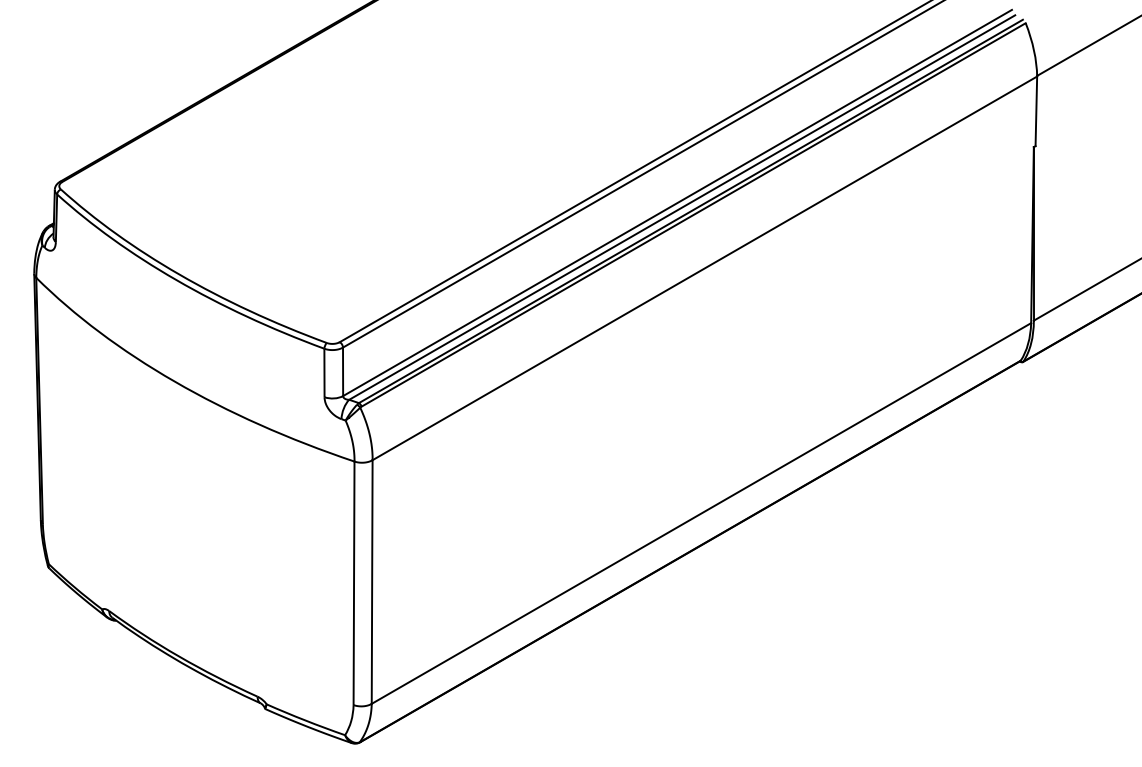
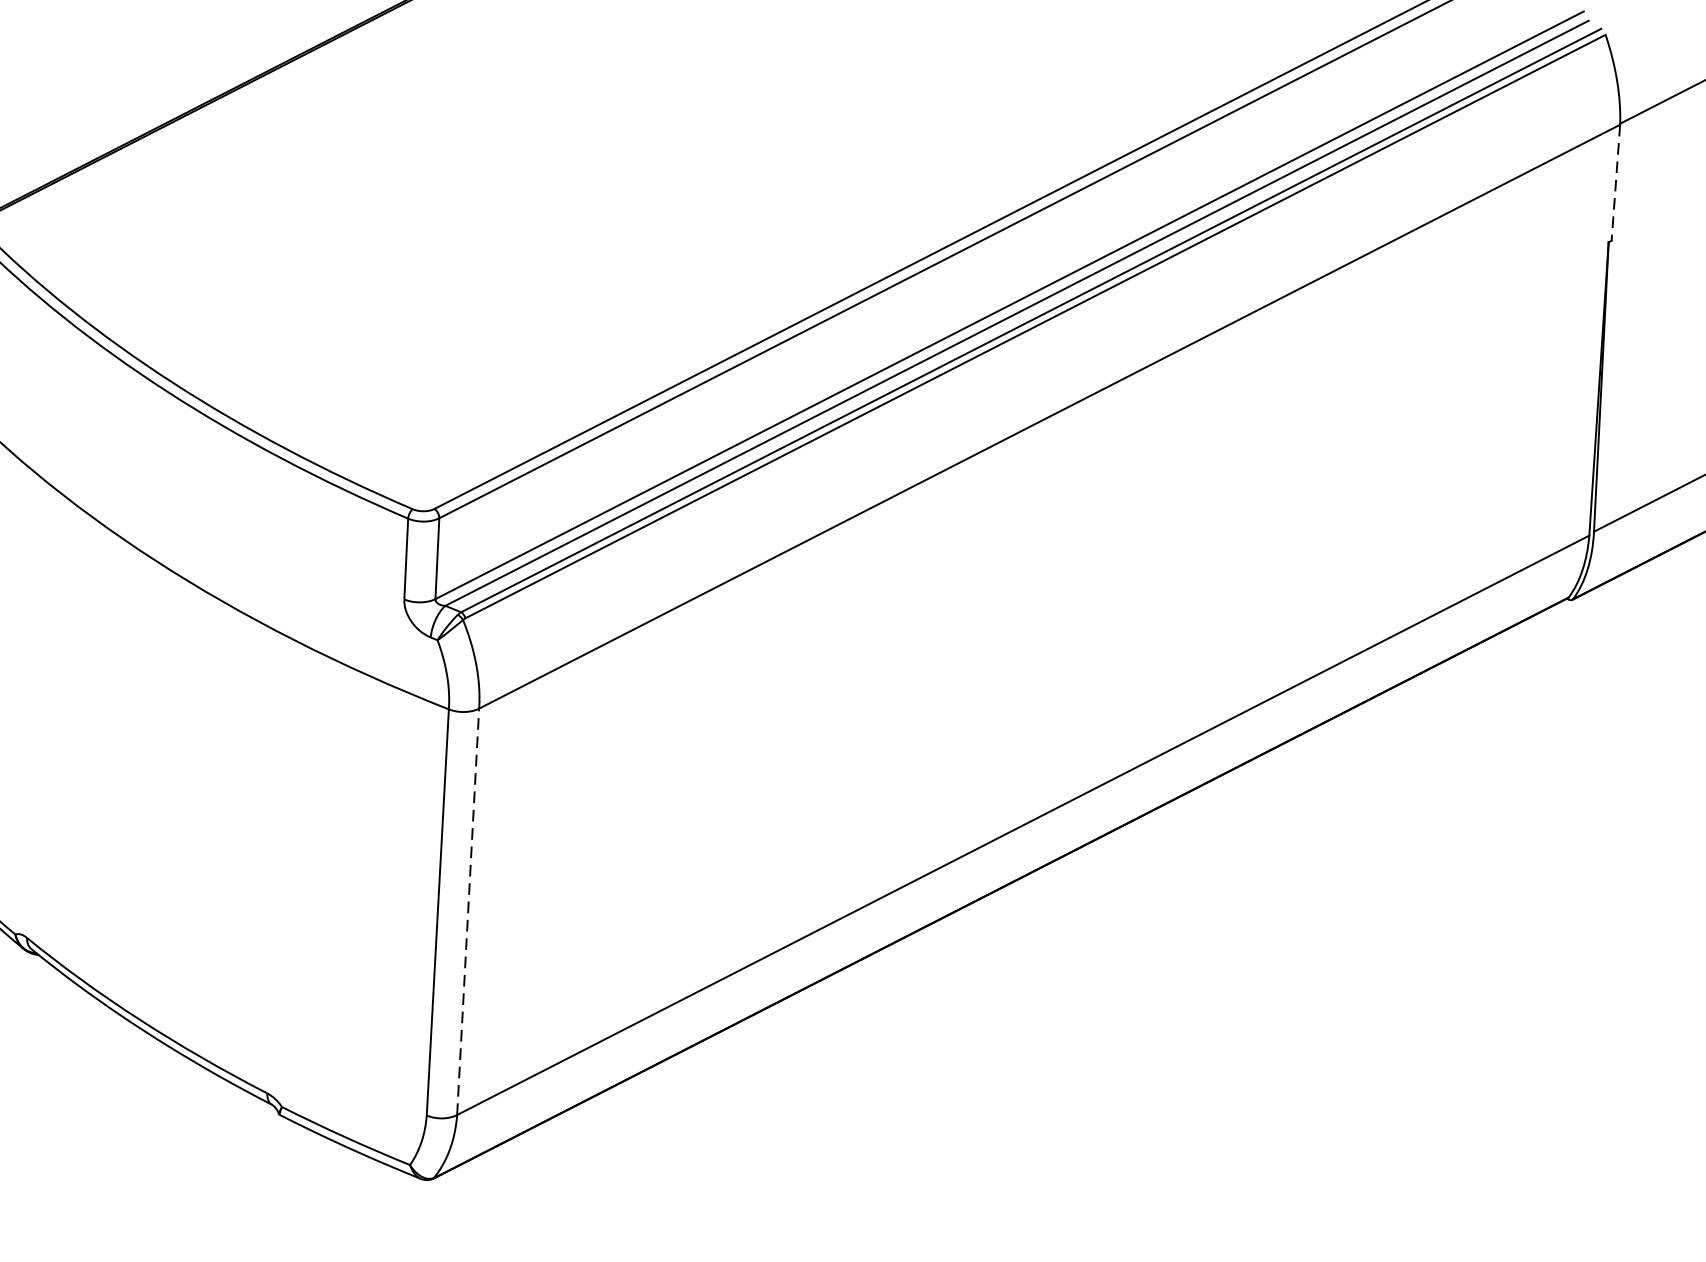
line: (1036, 111) -> (1616, 183), solid -> dashed
line: (372, 582) -> (468, 912), solid -> dashed

